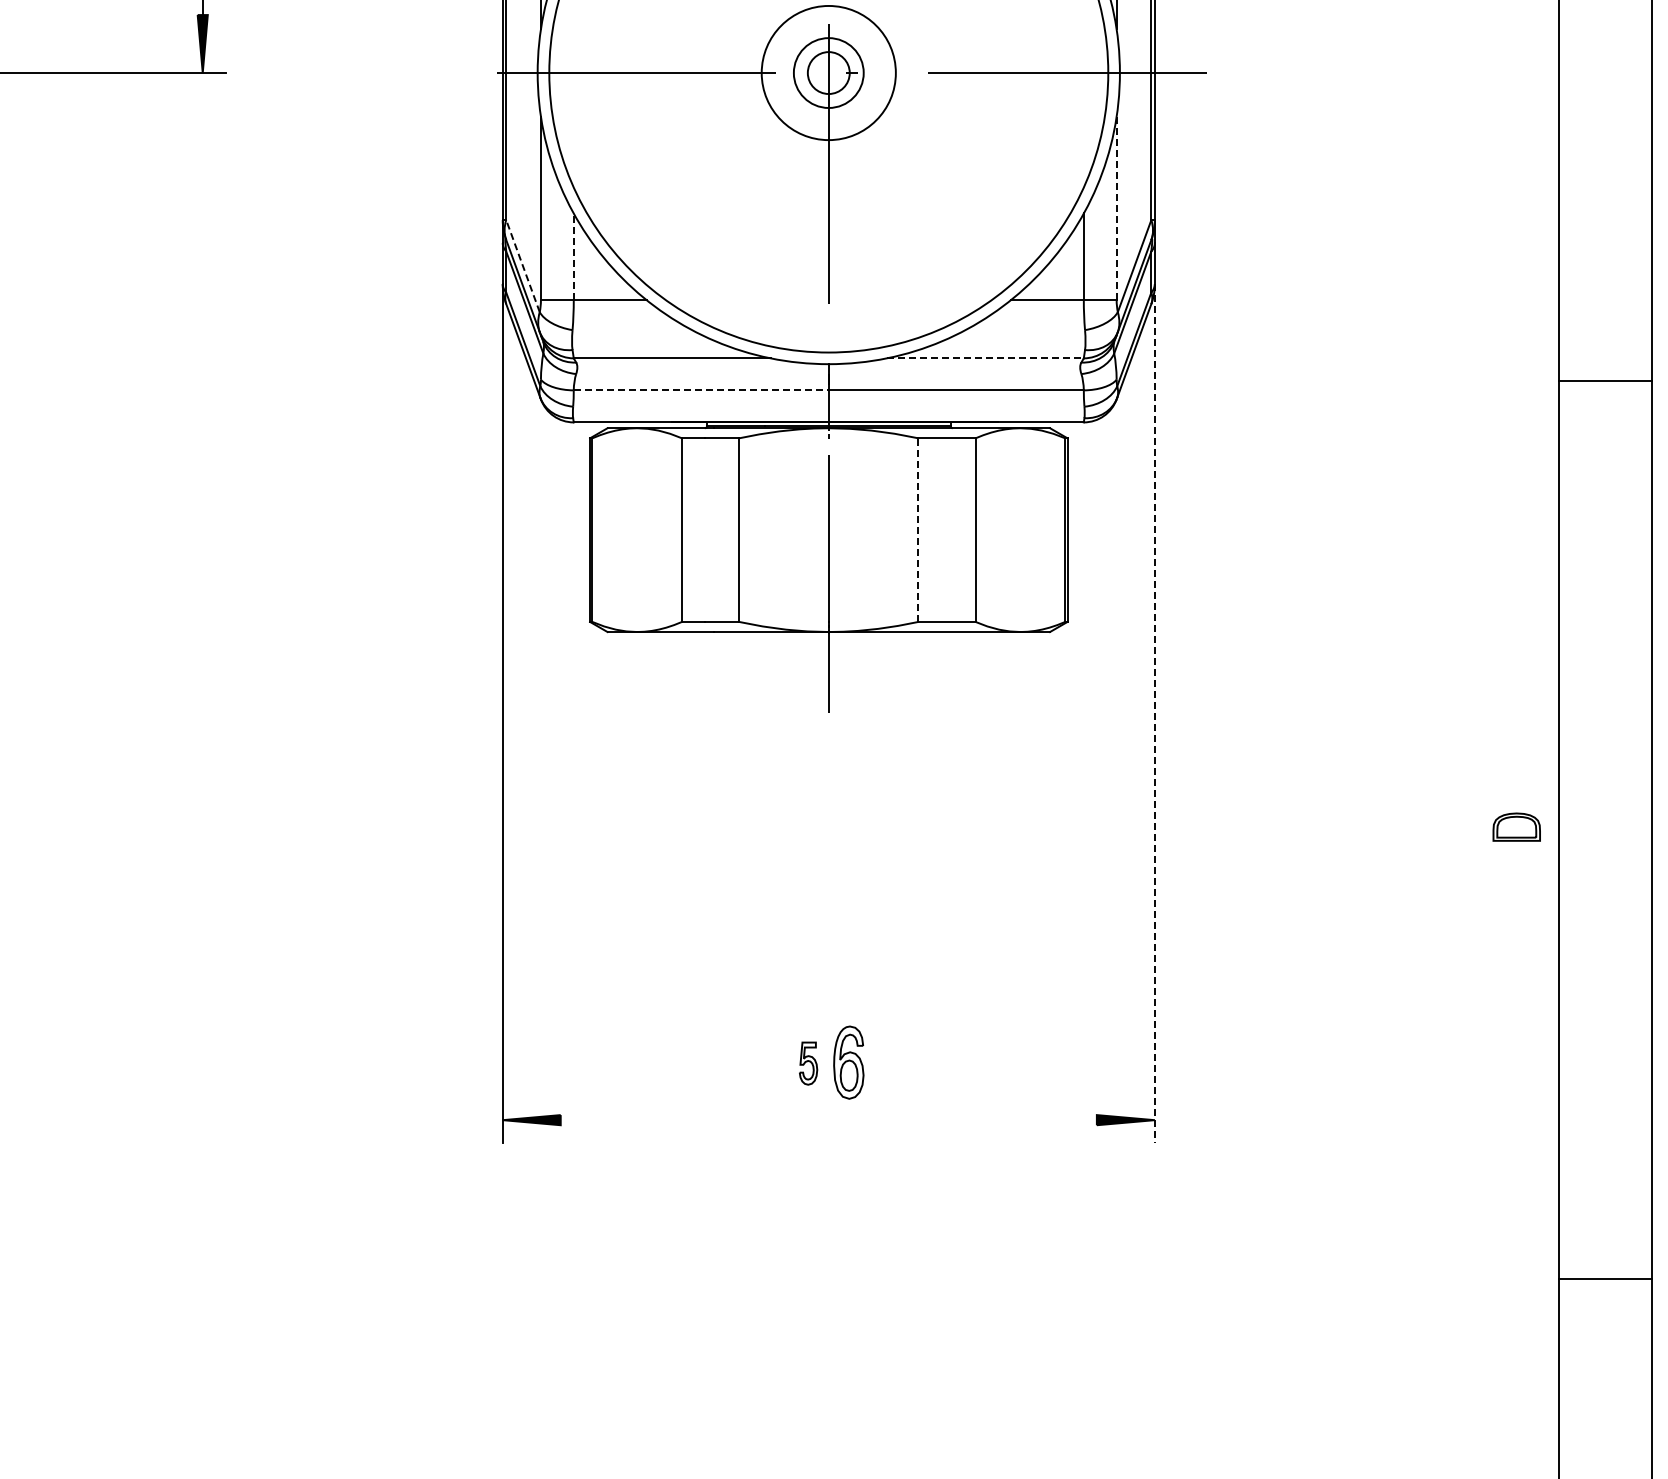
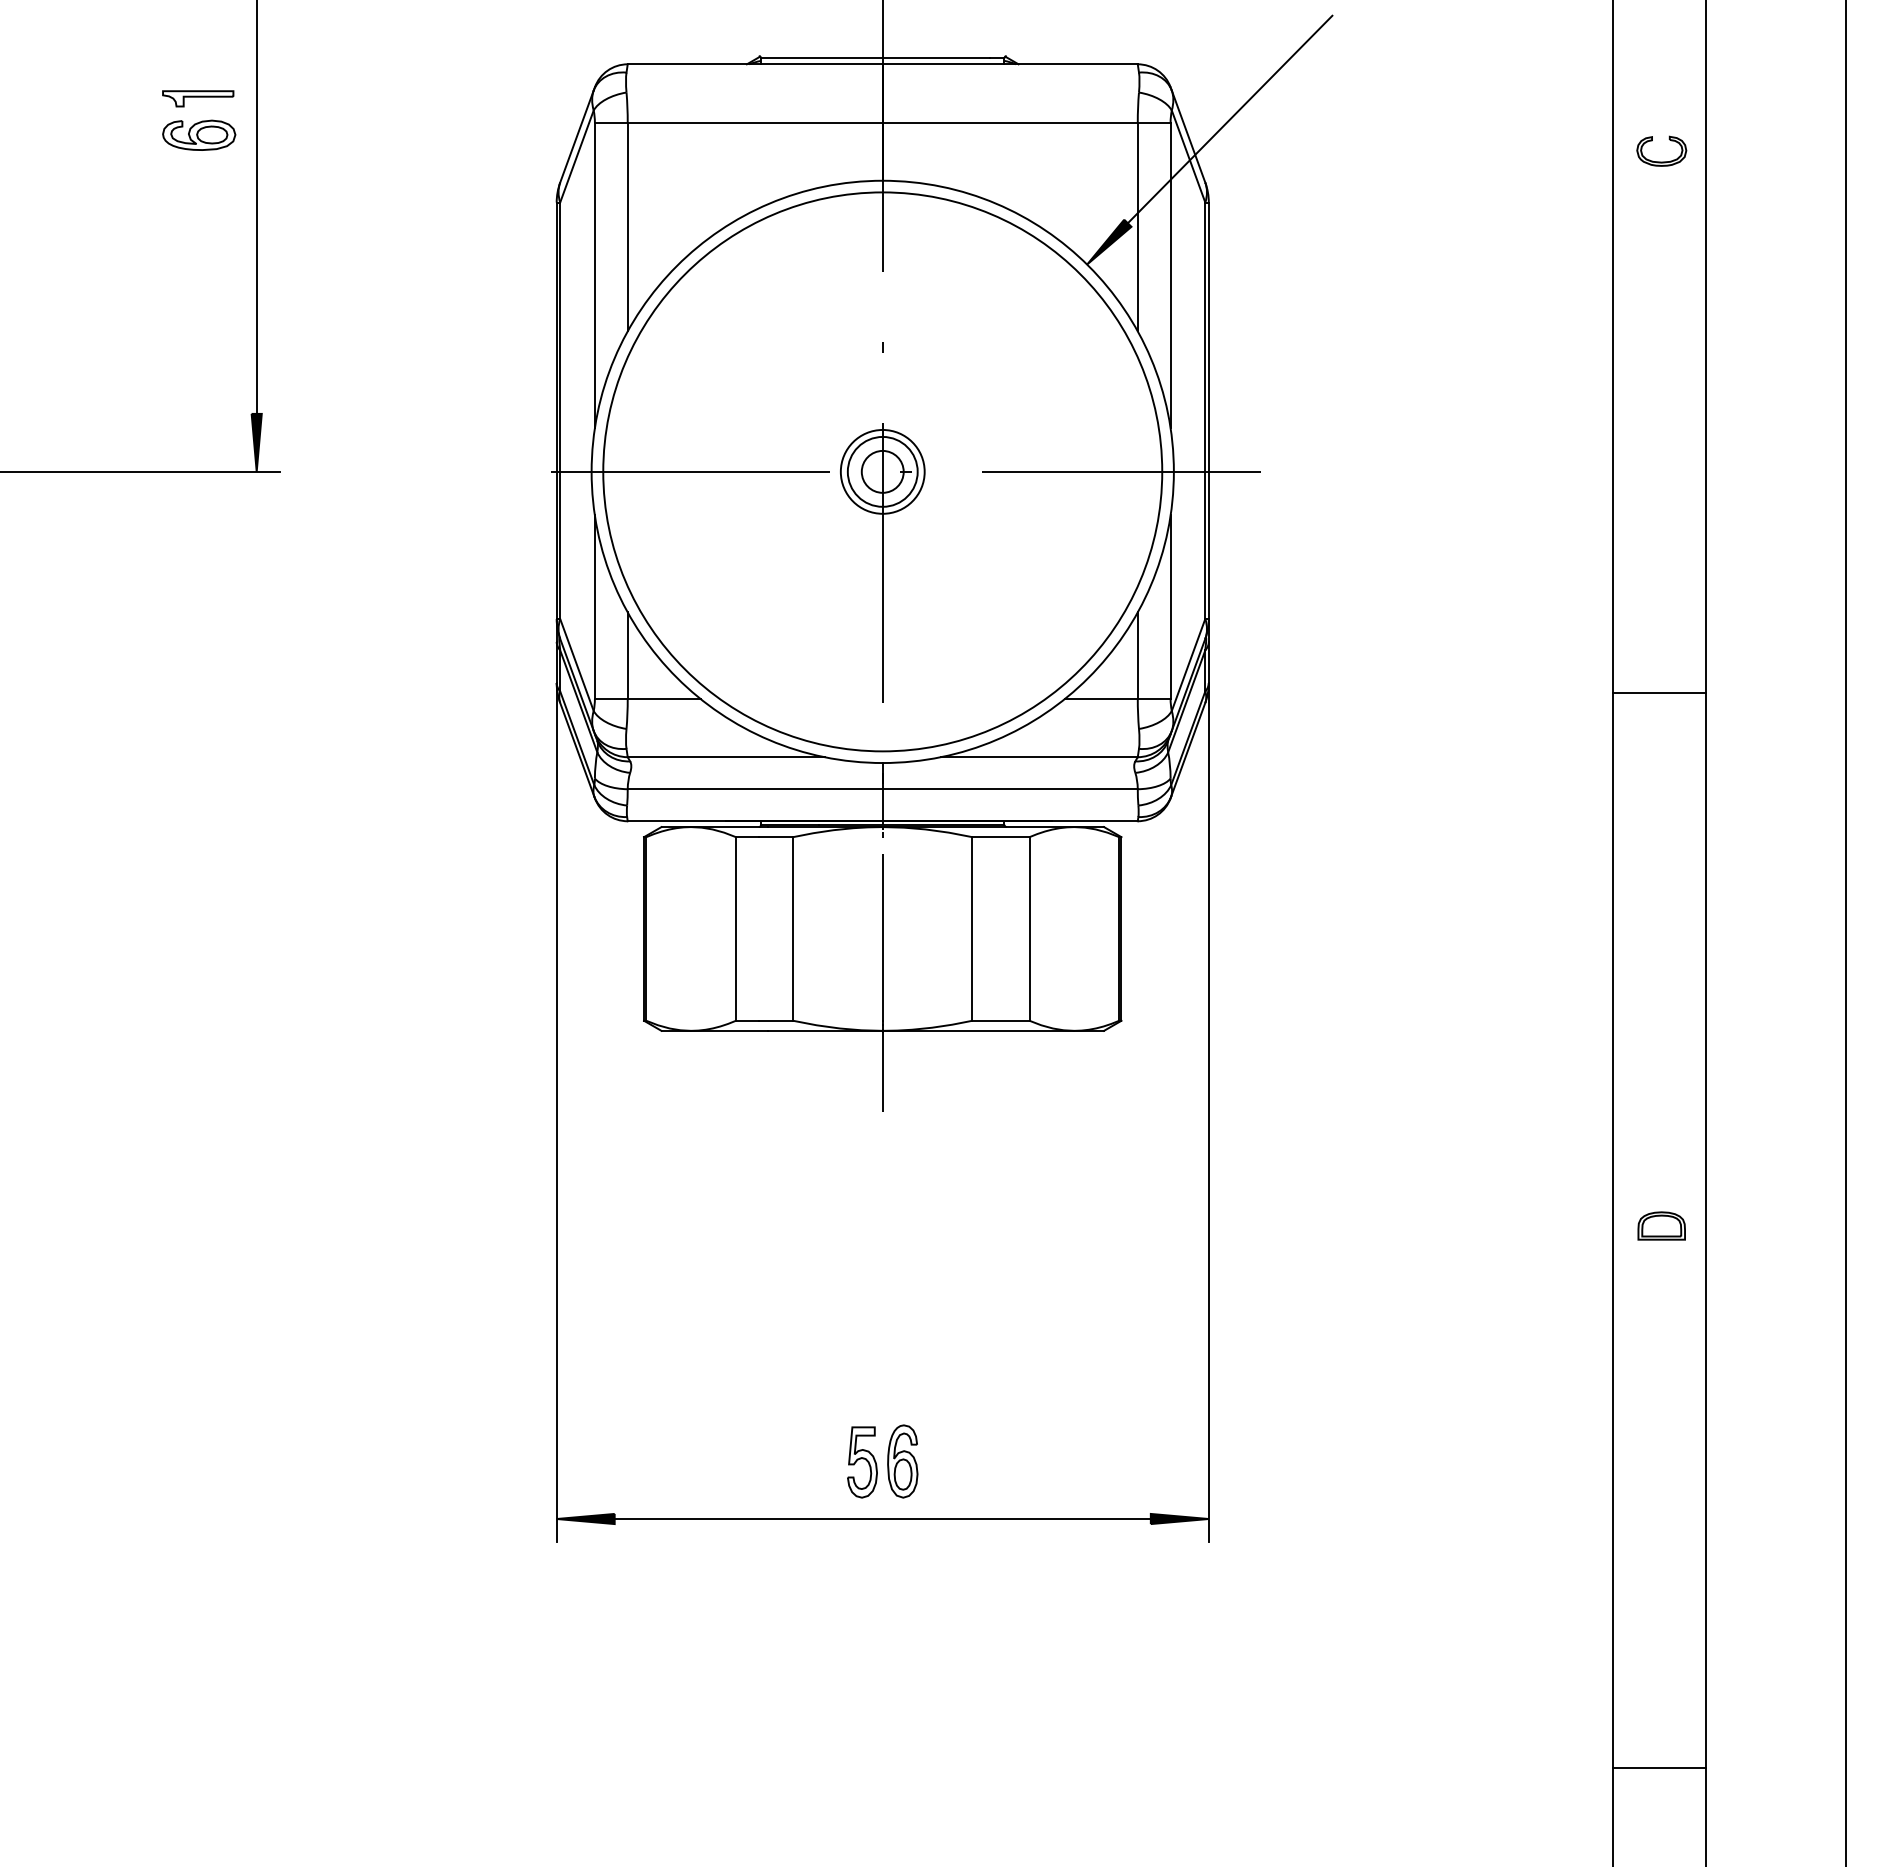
circle: (828, 72) -> (882, 471), size x0.62
line: (1116, 208) -> (1170, 607), dashed -> solid
line: (573, 256) -> (627, 655), dashed -> solid
line: (522, 265) -> (576, 664), dashed -> solid
line: (985, 358) -> (1039, 757), dashed -> solid
line: (1605, 380) -> (1659, 692), moved
line: (701, 390) -> (755, 789), dashed -> solid
line: (918, 529) -> (972, 928), dashed -> solid
line: (1154, 713) -> (1208, 1112), dashed -> solid
part: (1516, 826) -> (1661, 1225), moved
part: (808, 1063) -> (862, 1462), size x1.67
line: (828, 1120) -> (882, 1519), added
line: (1605, 1278) -> (1659, 1767), moved

